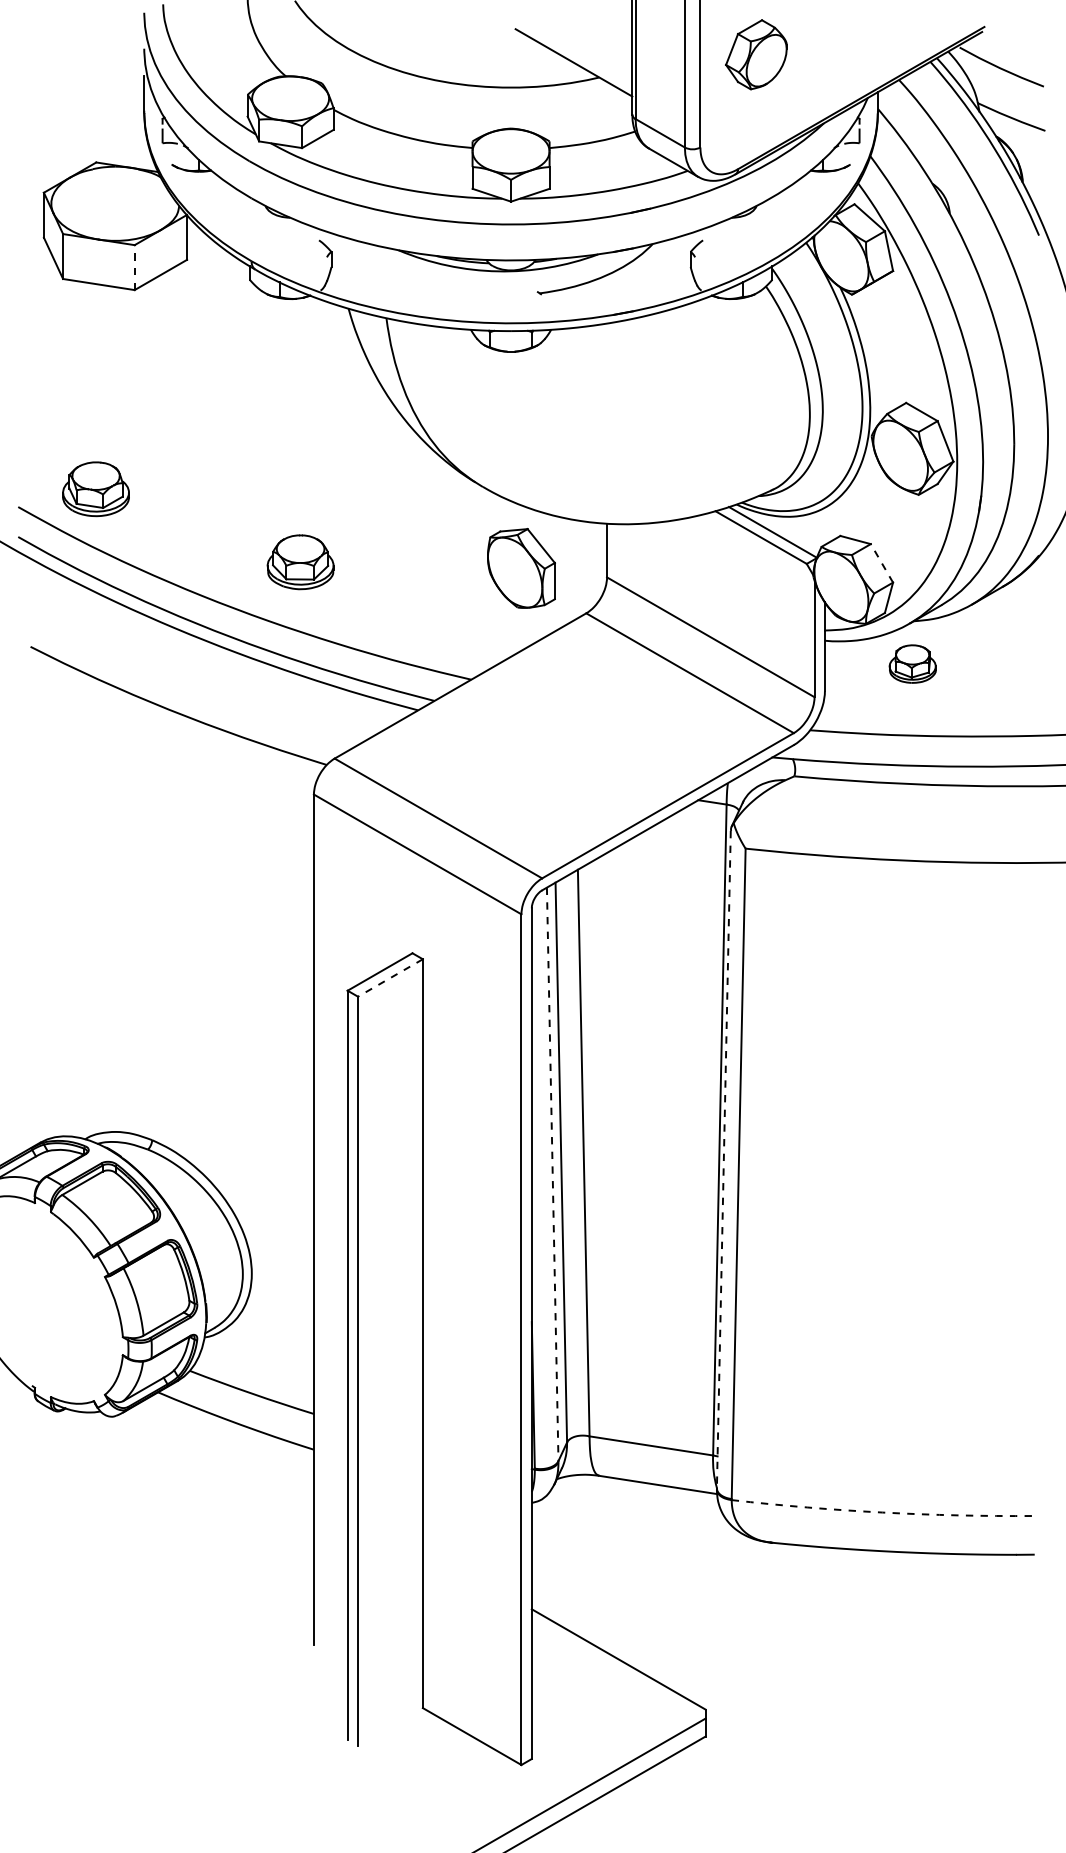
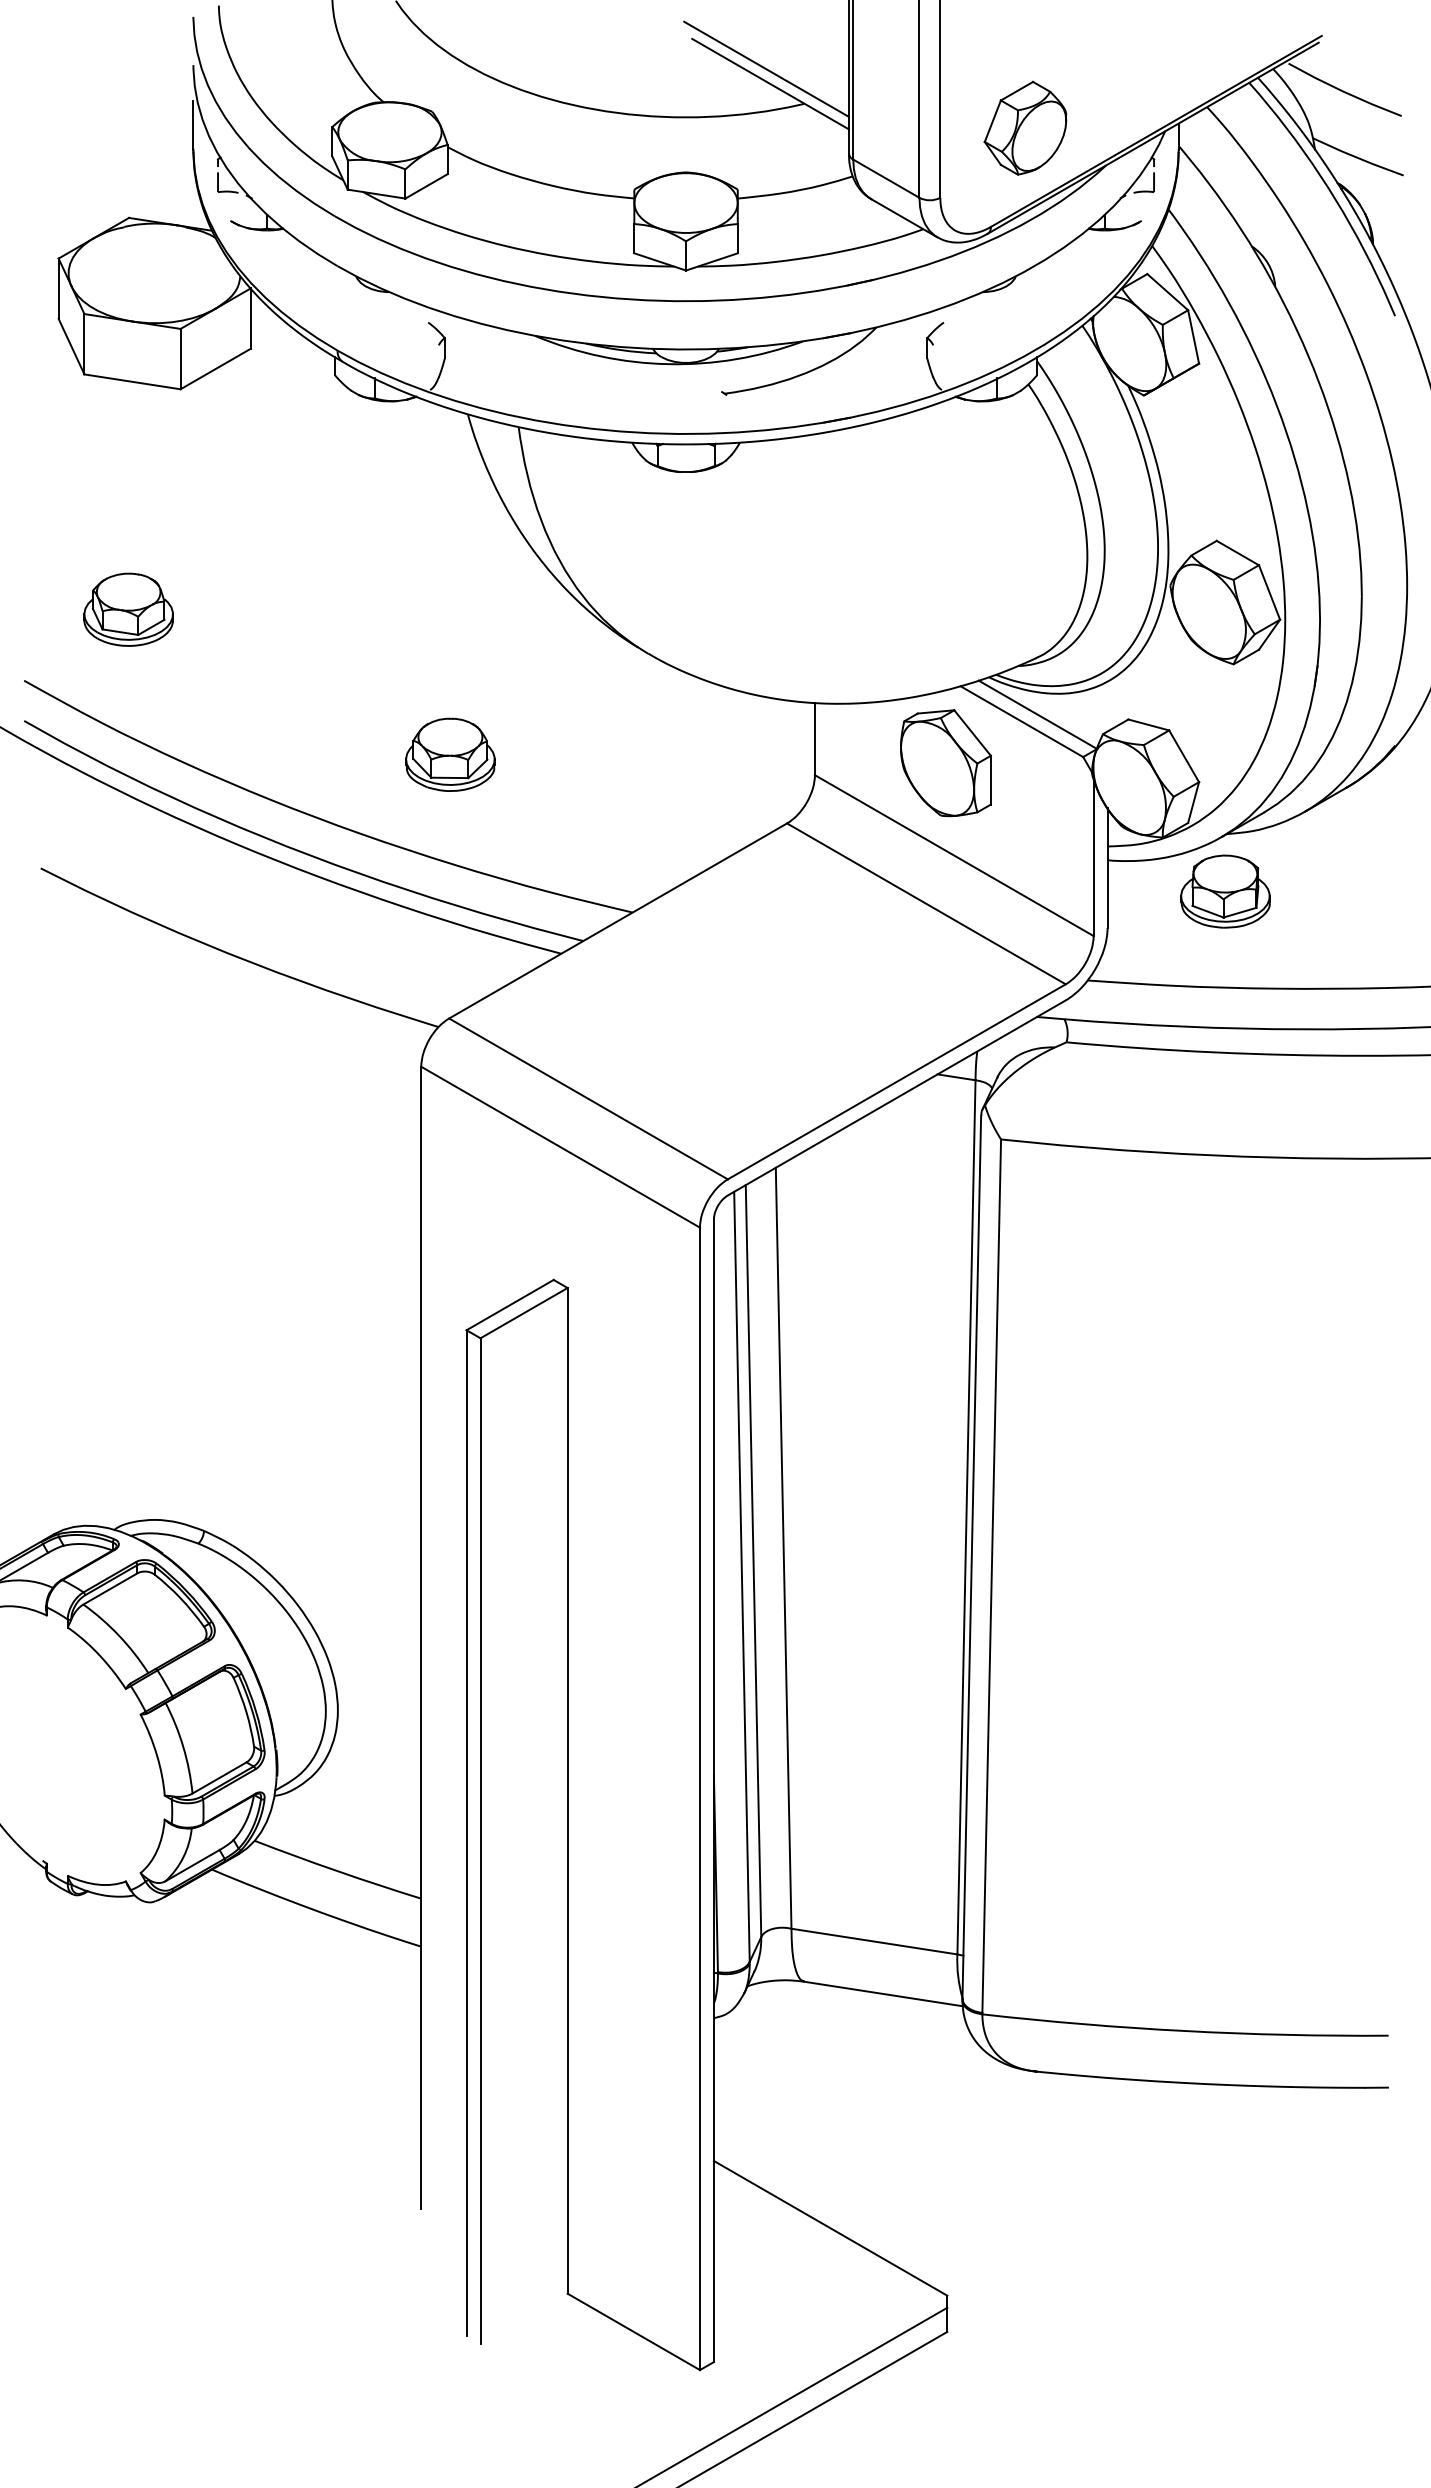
line: (570, 51) -> (766, 68), added
part: (756, 54) -> (1025, 127), moved
line: (134, 267) -> (180, 358), dashed -> solid
part: (95, 489) -> (128, 609), moved
part: (300, 562) -> (450, 754), moved
line: (882, 563) -> (1184, 756), dashed -> solid
part: (521, 568) -> (945, 763), moved
part: (912, 664) -> (1225, 891), size x1.43
line: (390, 978) -> (523, 1313), dashed -> solid
line: (723, 1159) -> (971, 1557), dashed -> solid
line: (552, 1174) -> (741, 1577), dashed -> solid
arc: (882, 1512) -> (1185, 2031), dashed -> solid

